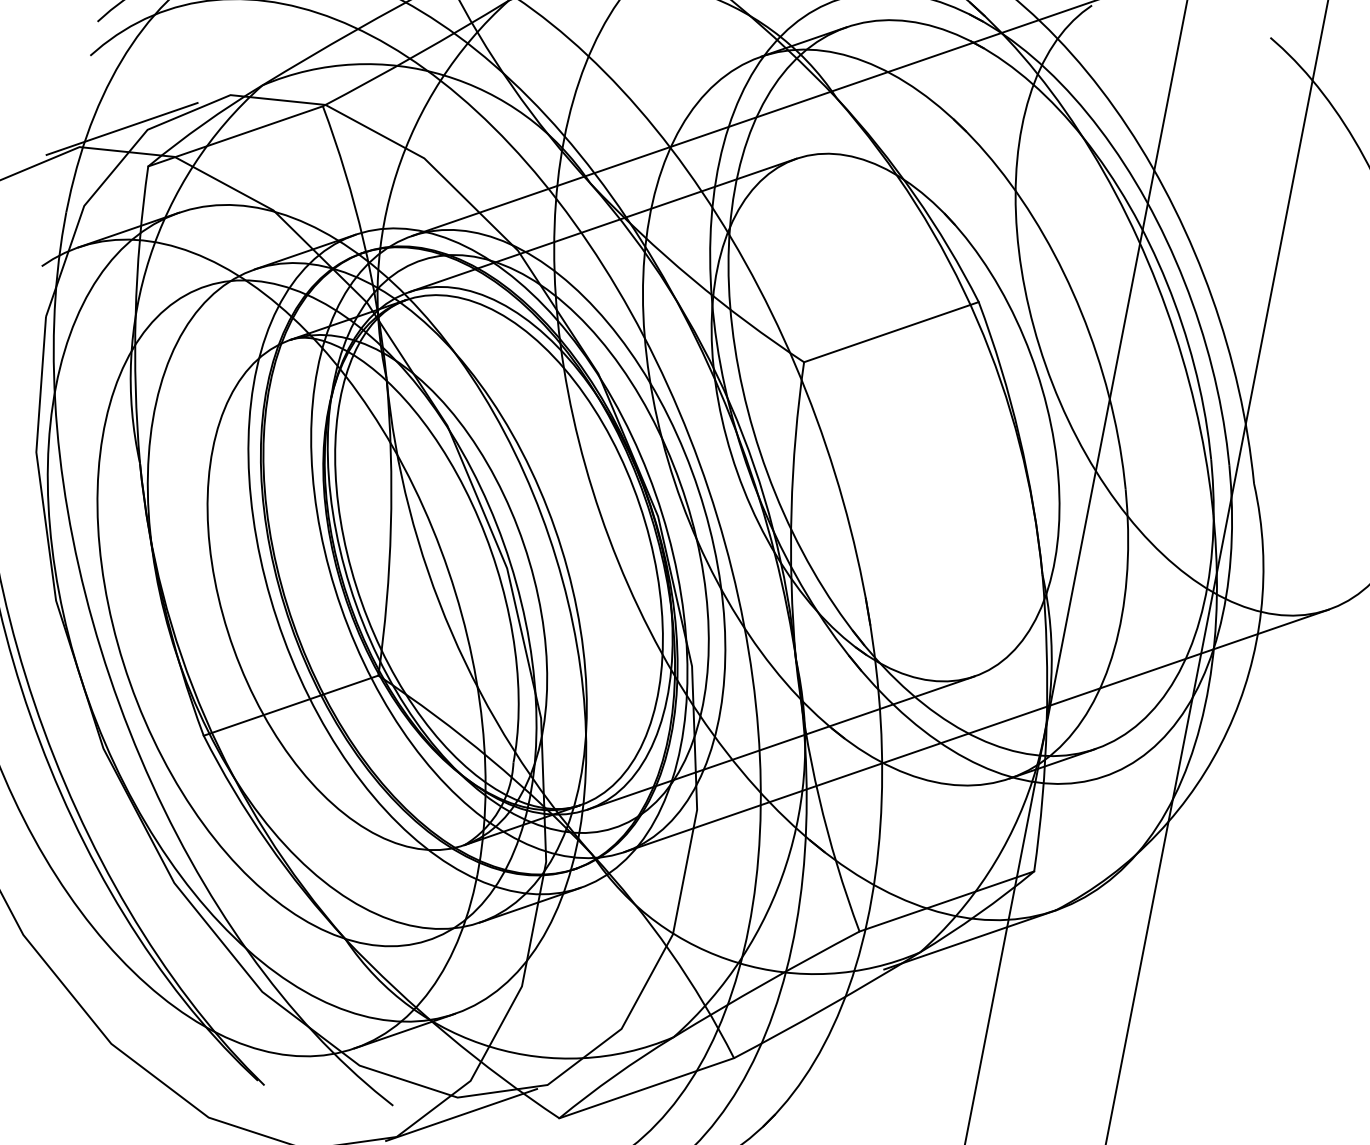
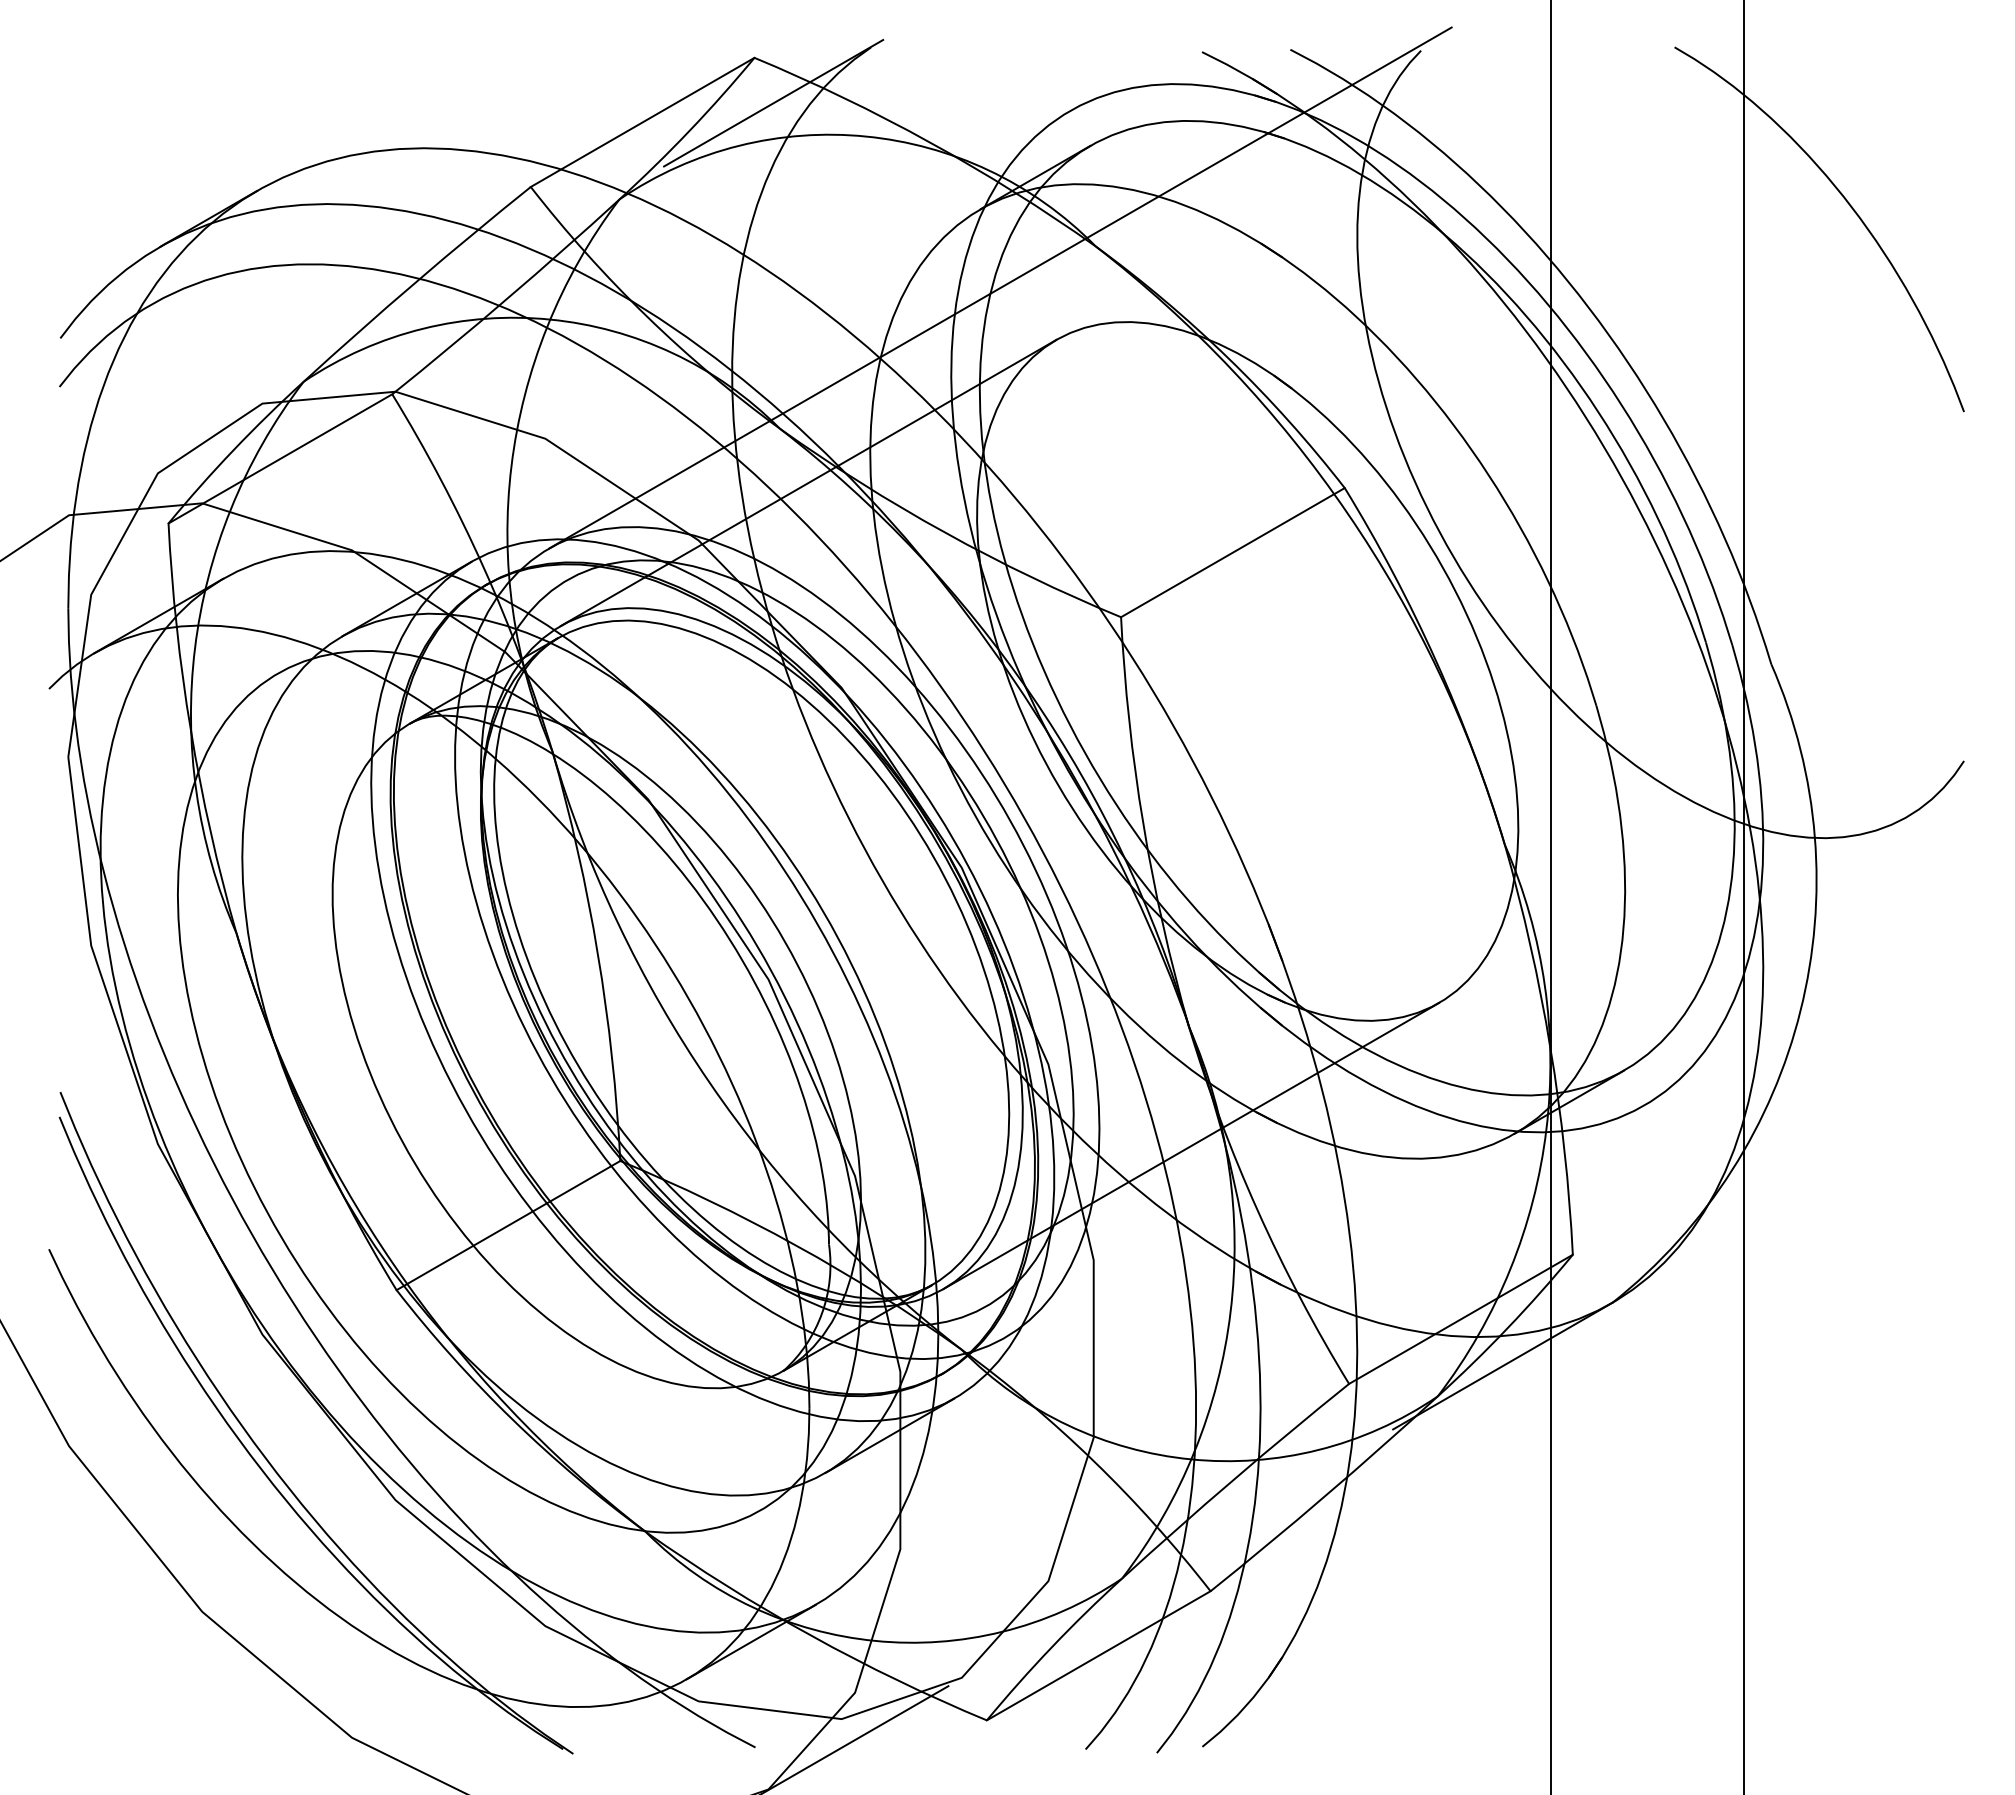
line: (122, 128) -> (122, 478), removed
line: (976, 730) -> (1456, 1076), removed

